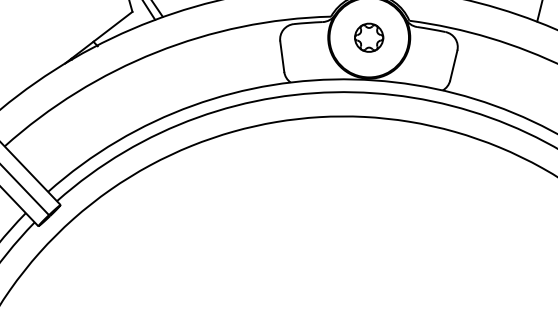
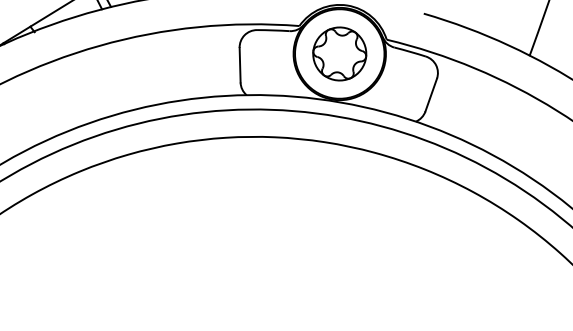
part: (368, 37) -> (338, 53), size x1.67

